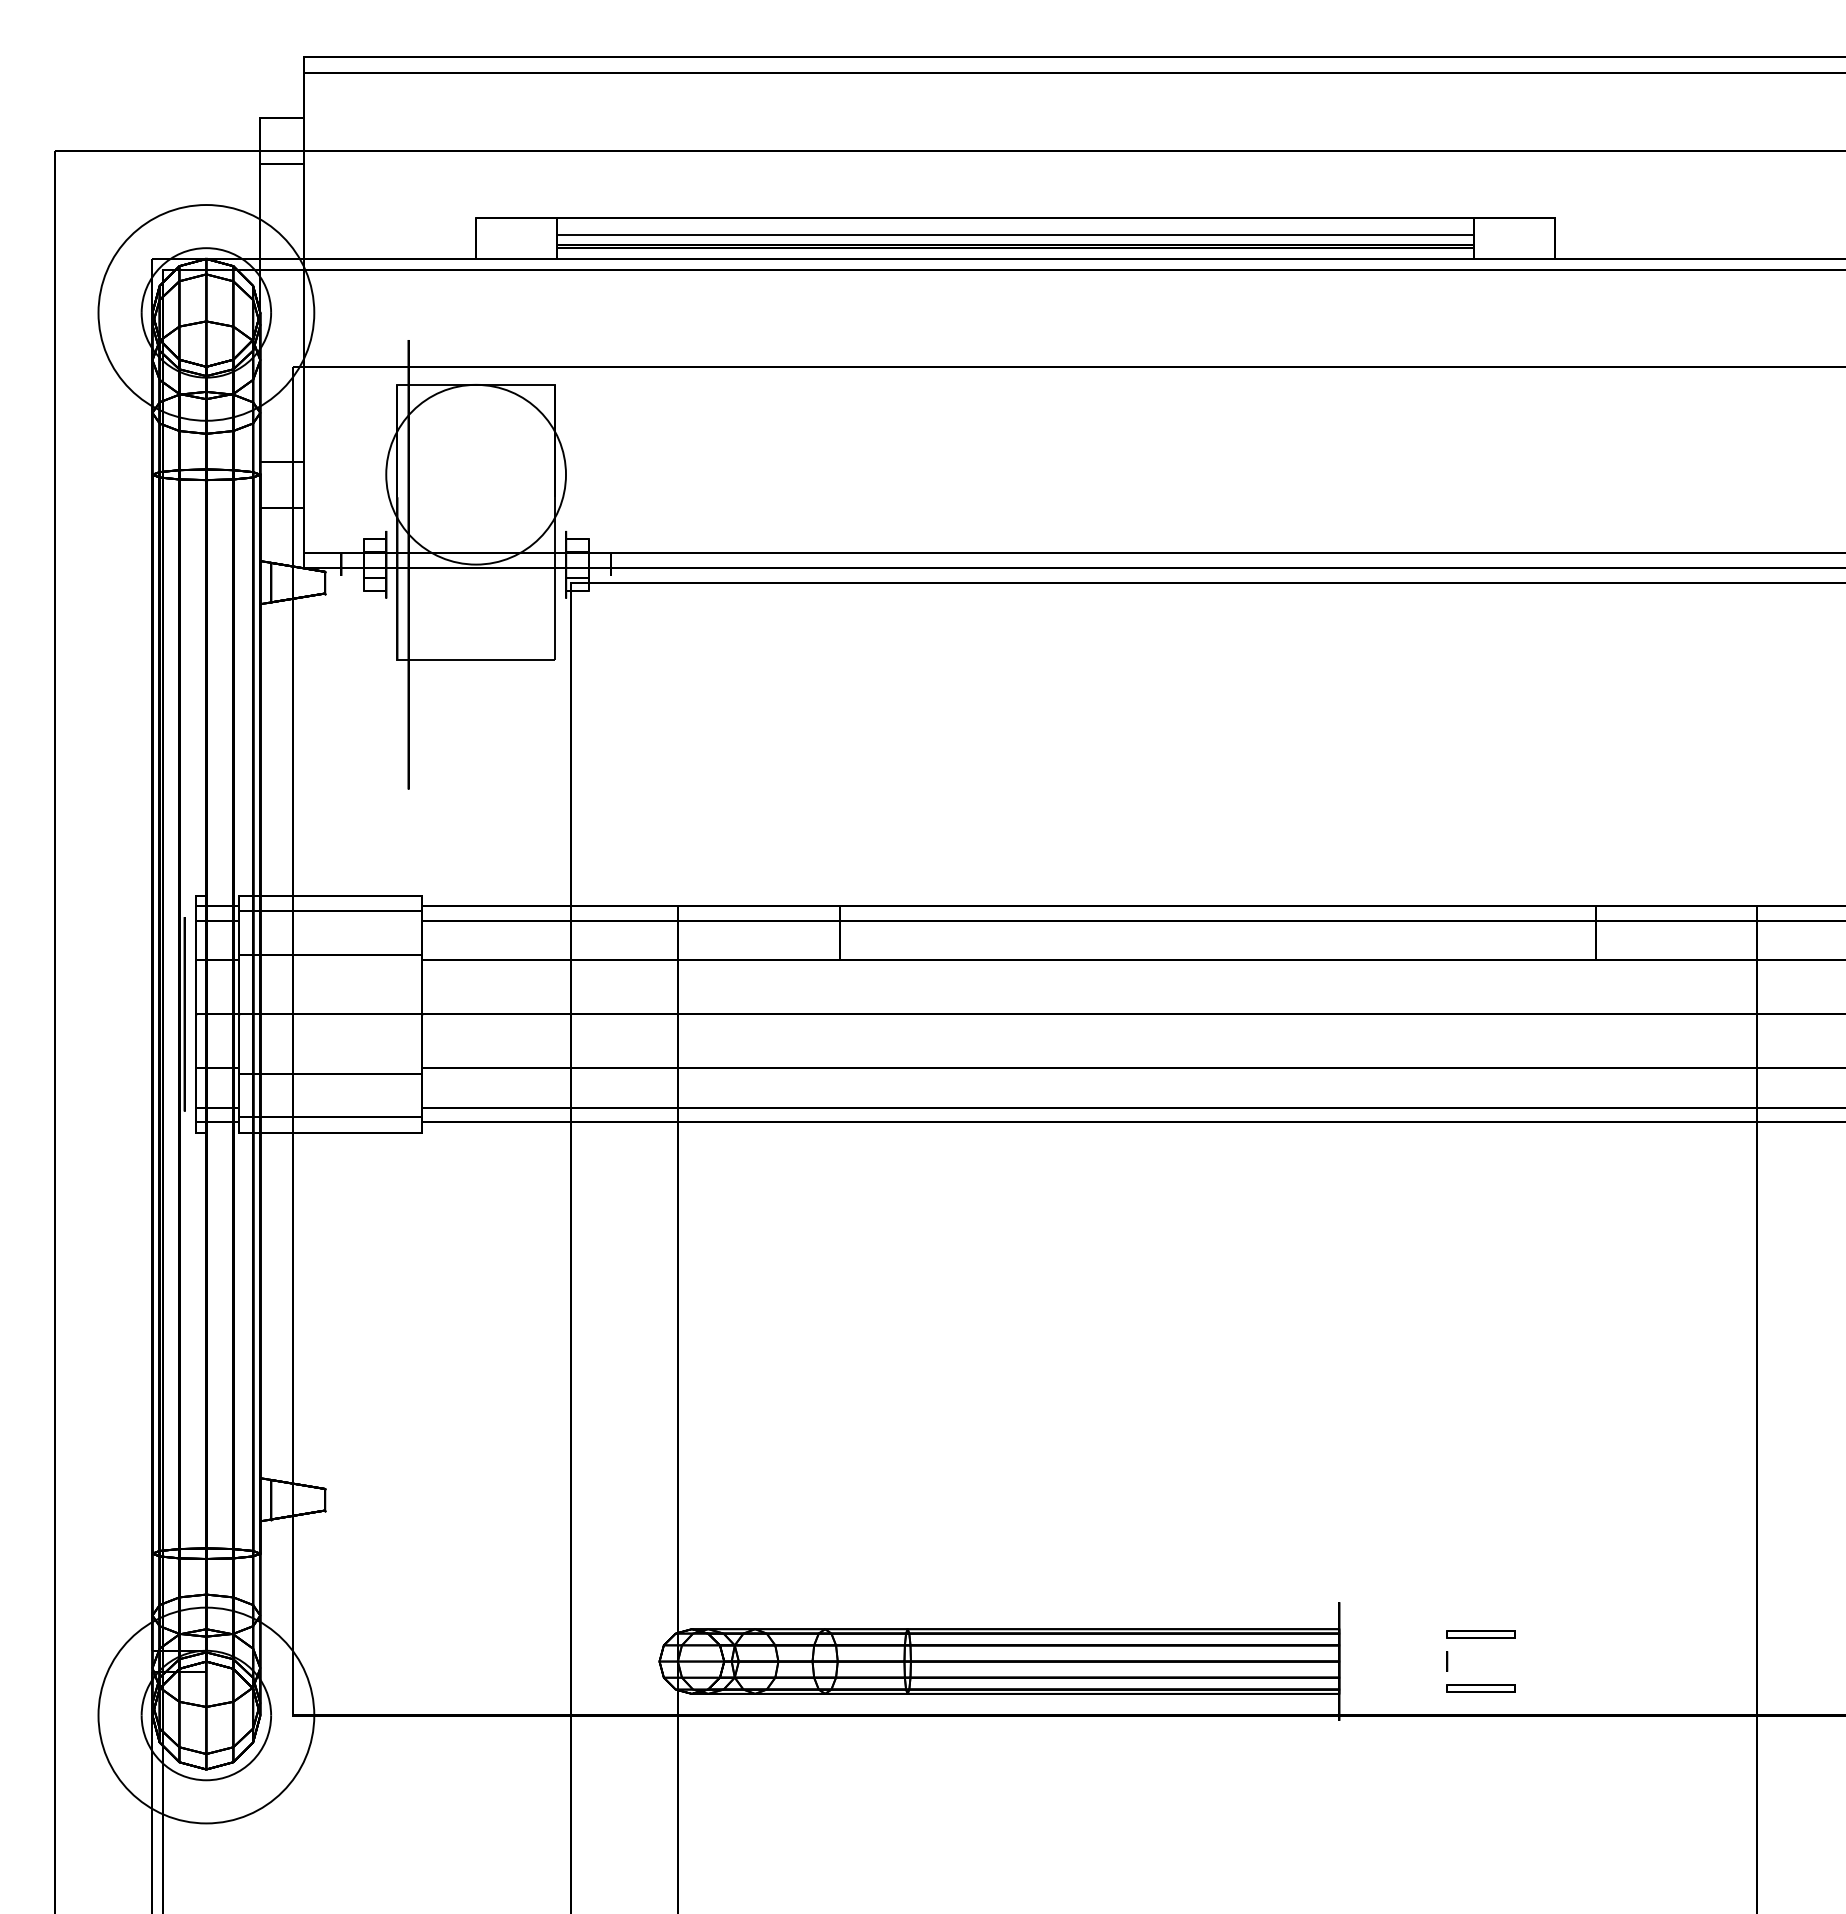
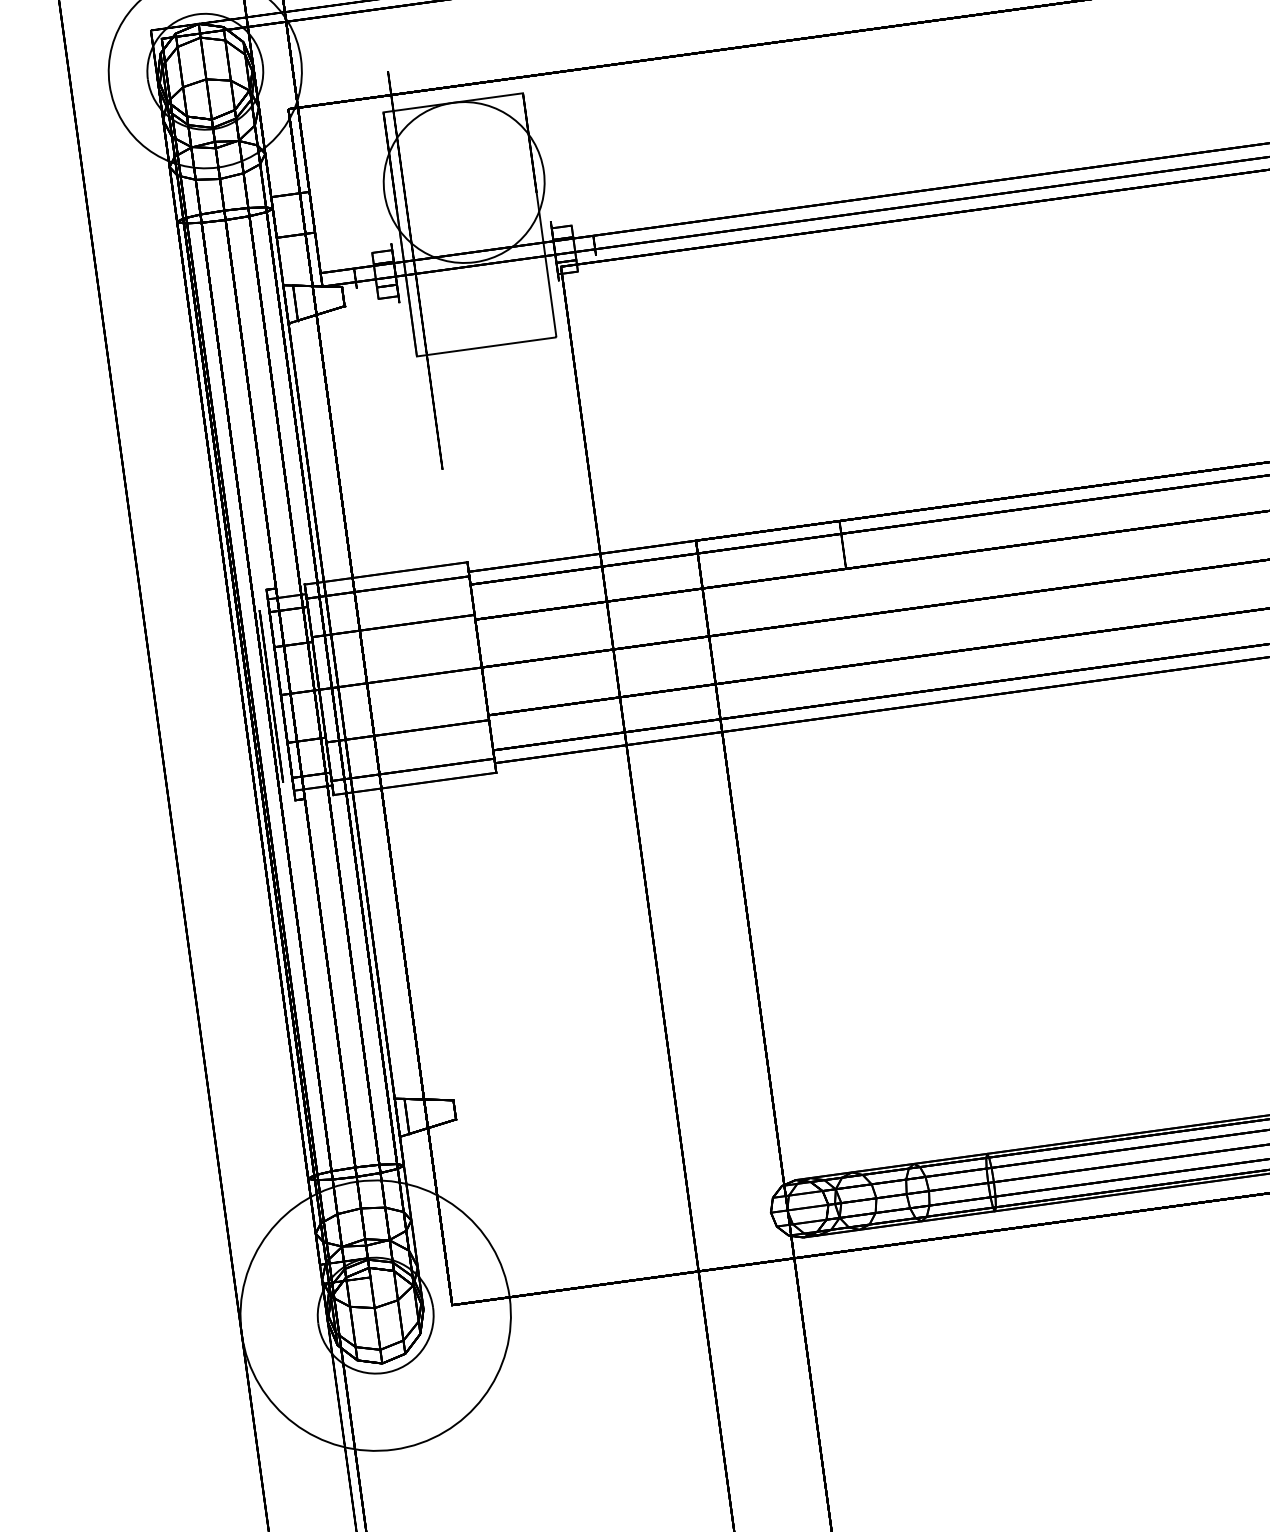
circle: (206, 1715) -> (375, 1315), size x1.4

